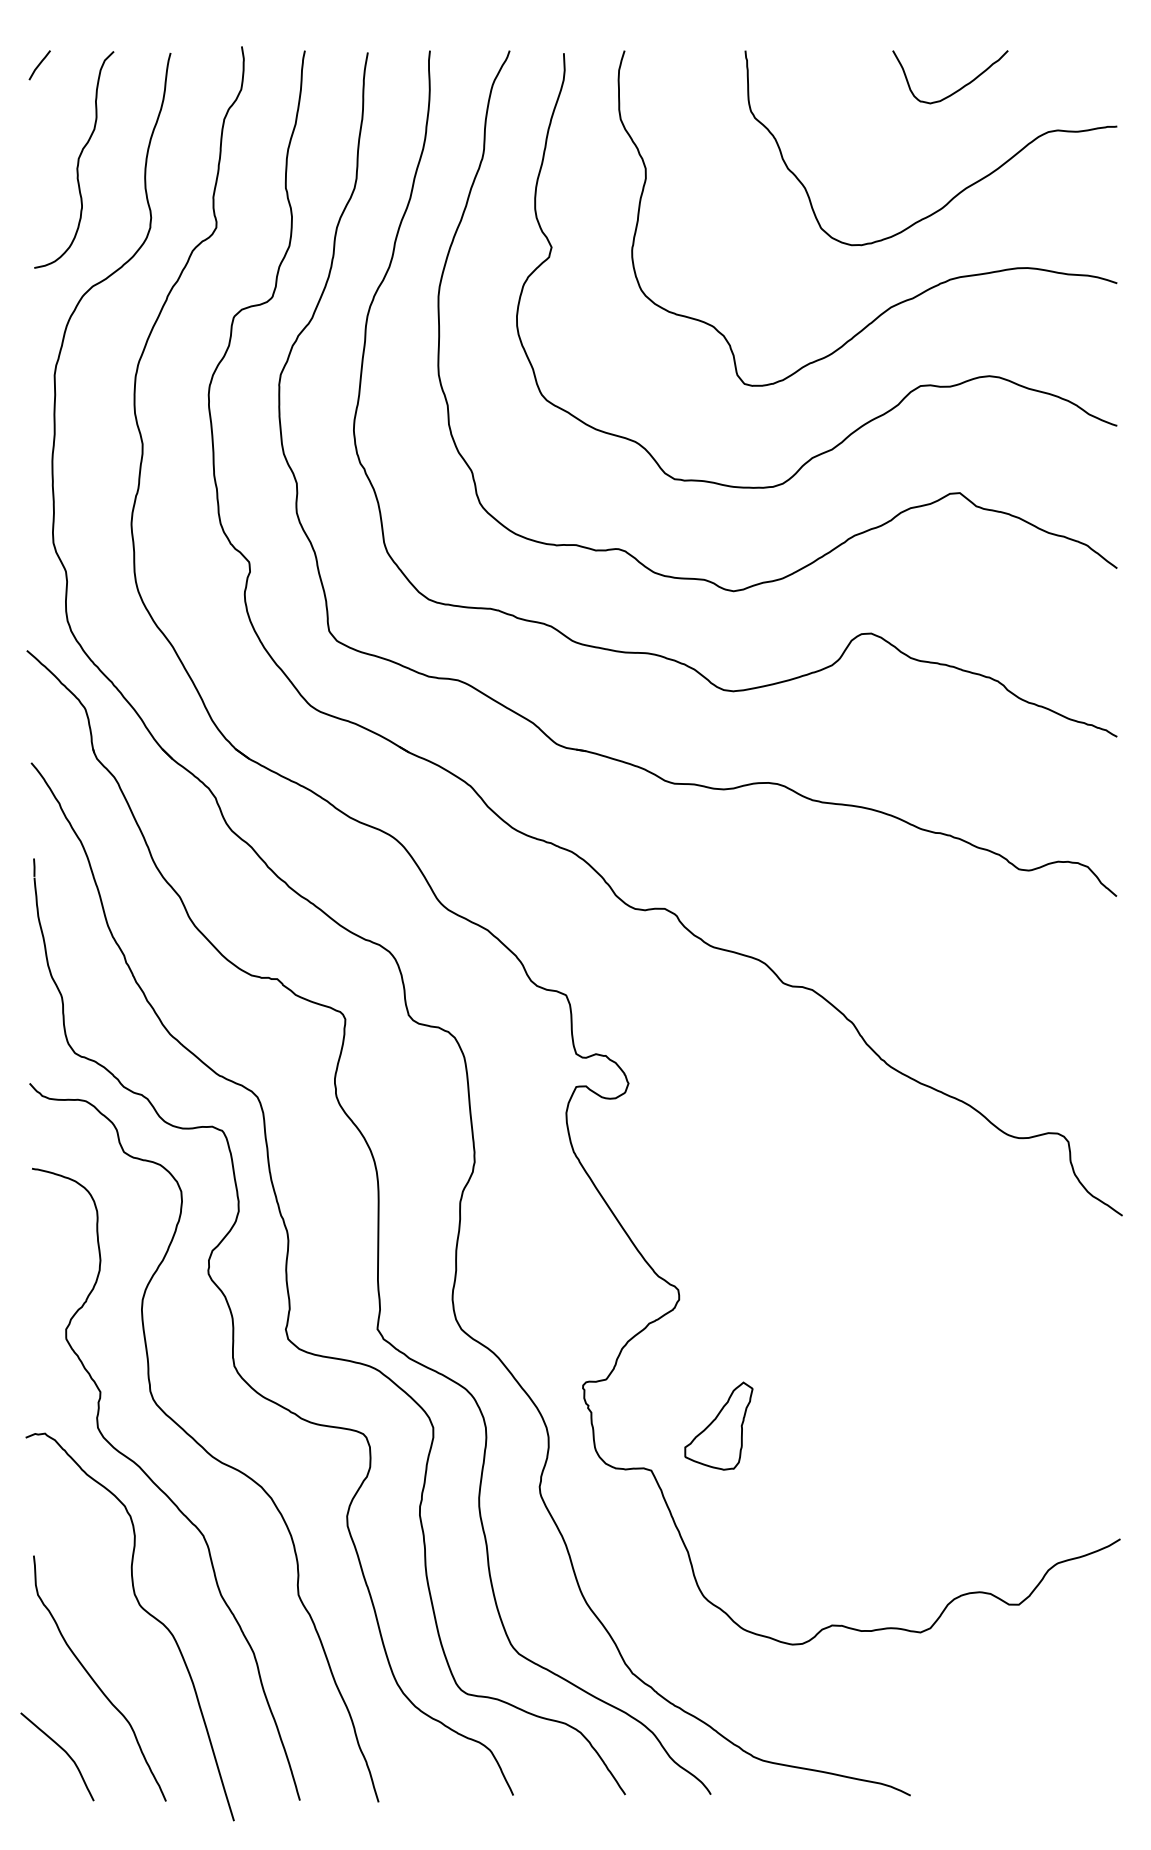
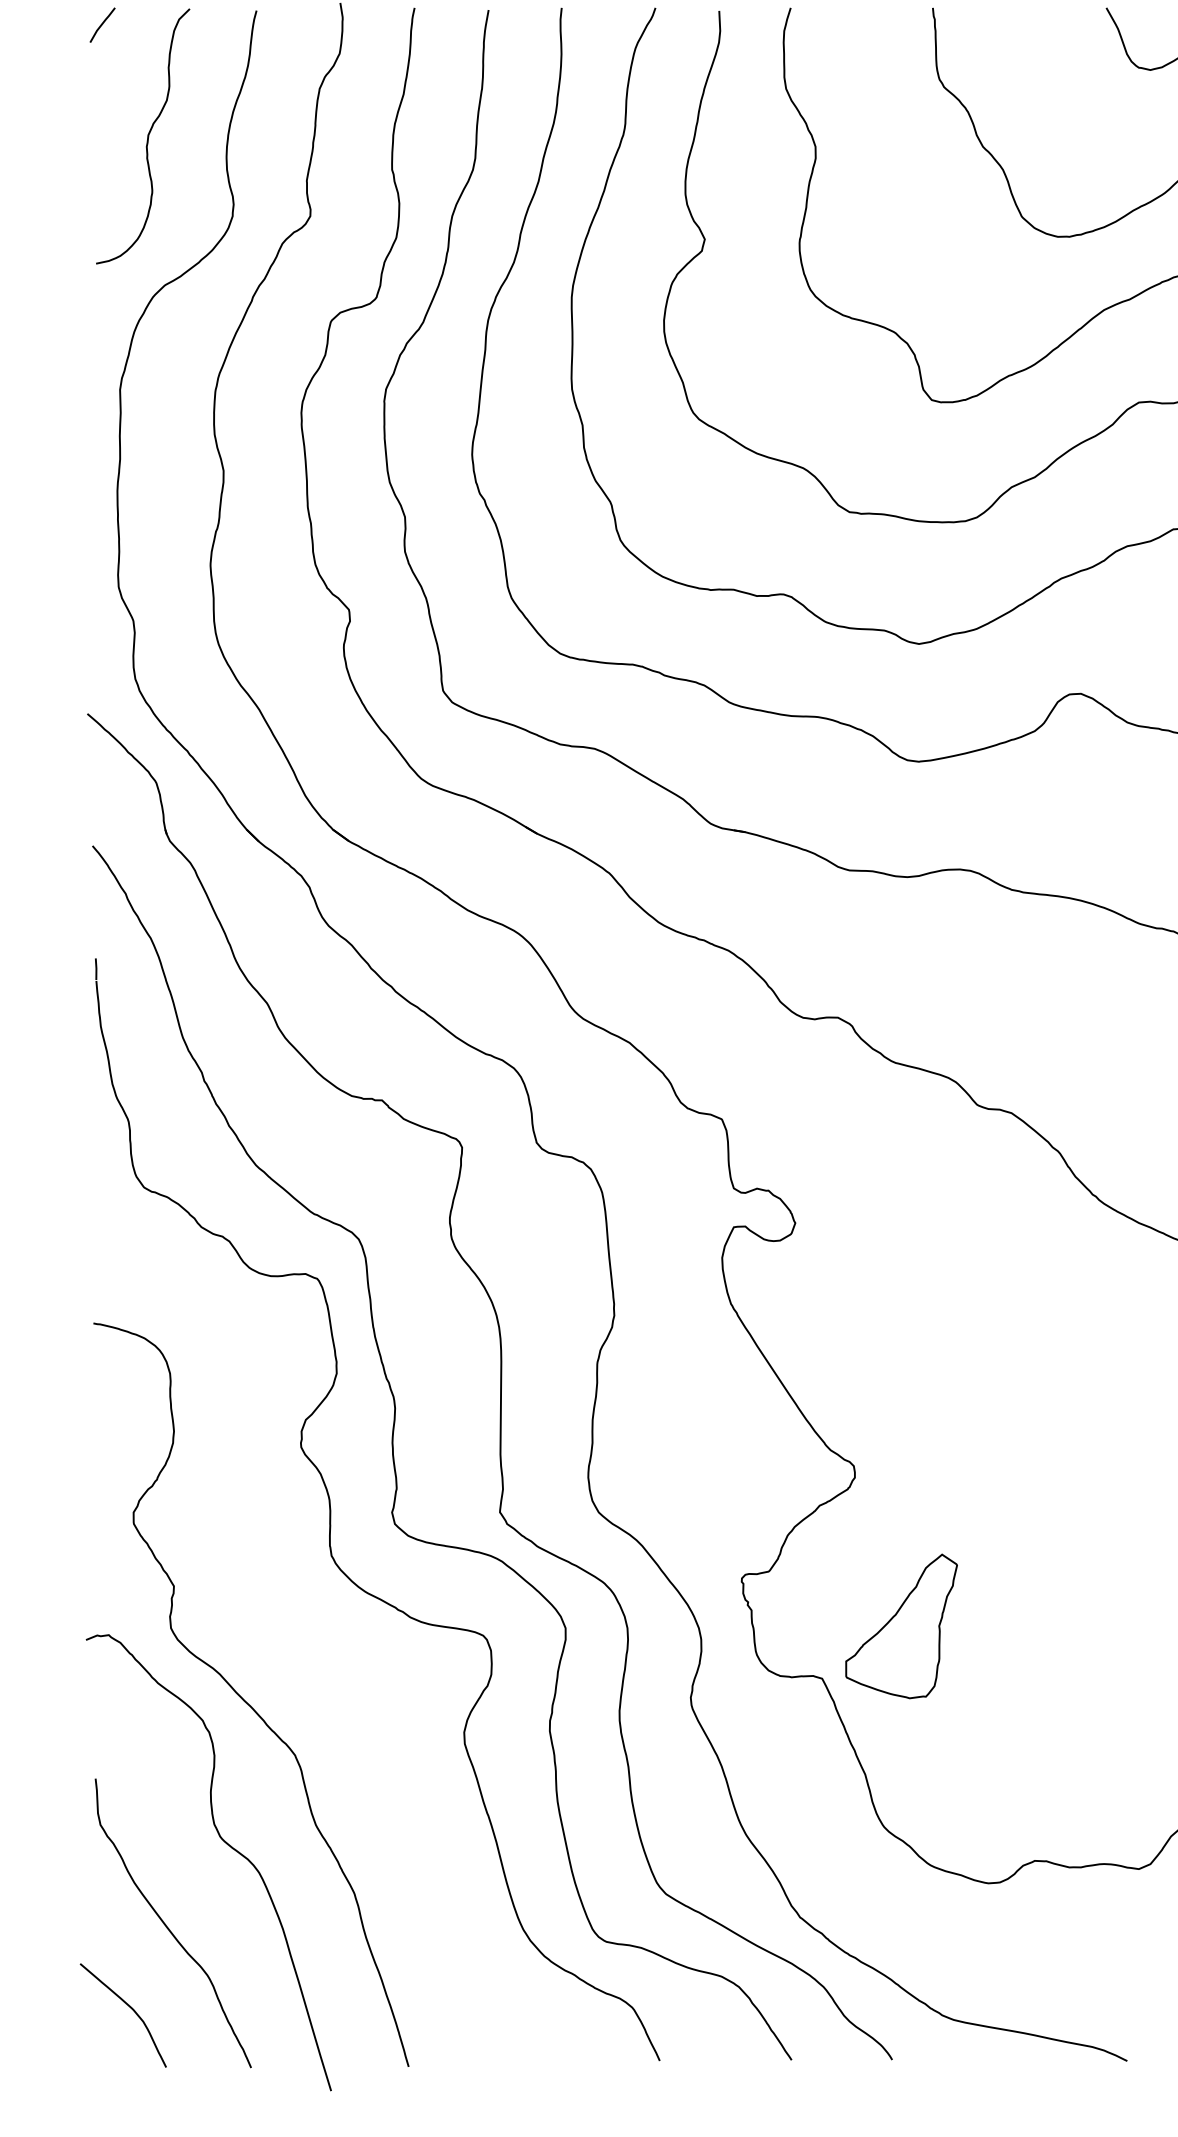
part: (718, 1425) -> (901, 1625), size x1.4
curve: (201, 1445) -> (292, 1649), removed

